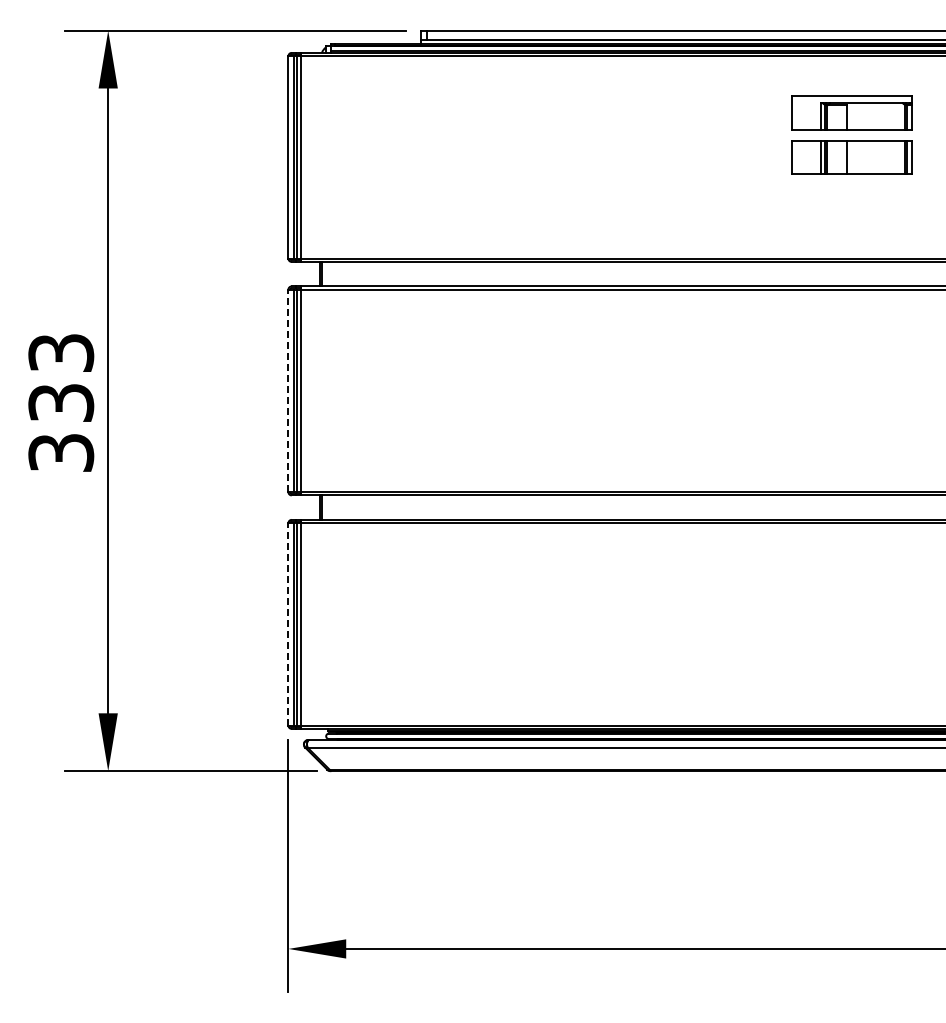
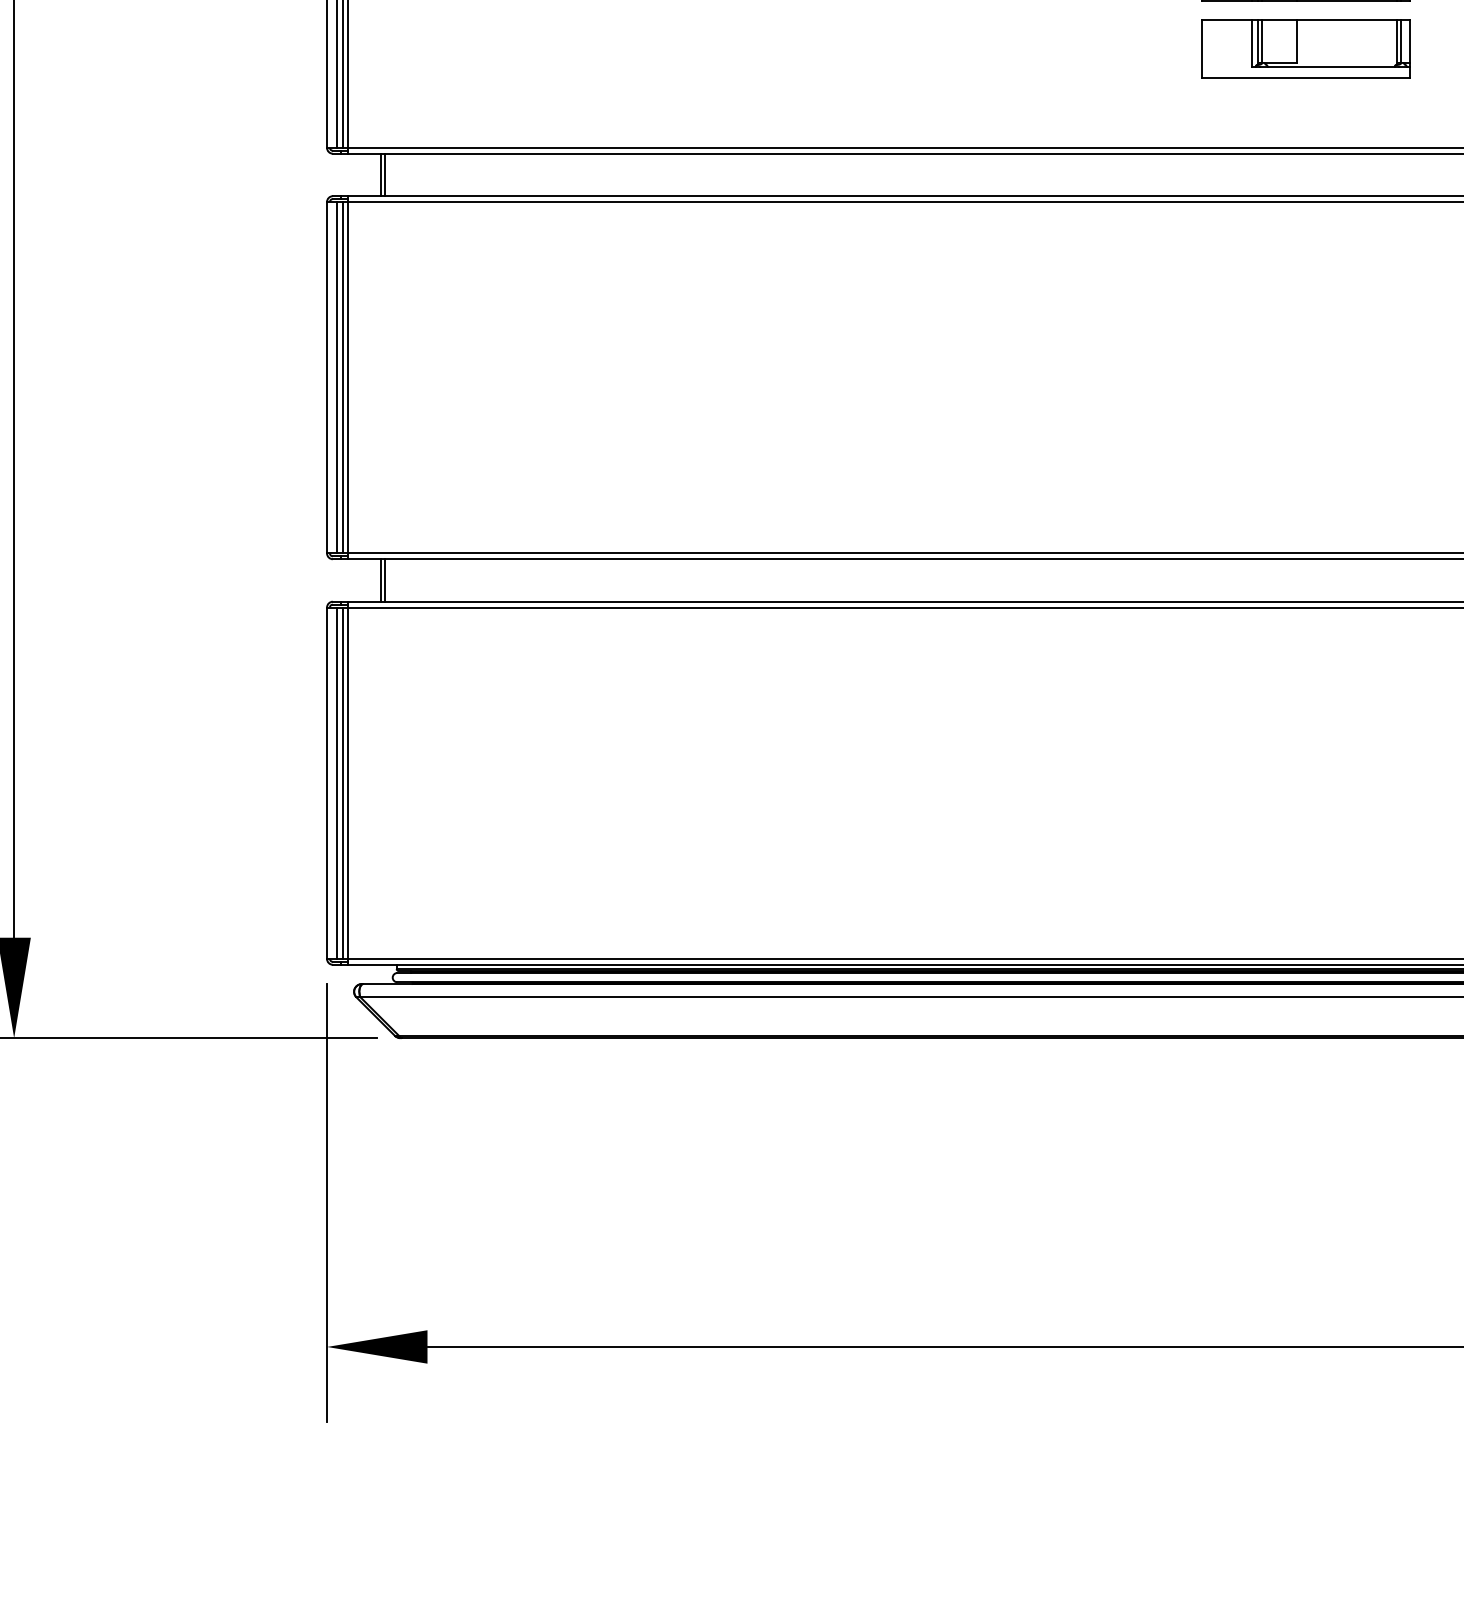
part: (851, 201) -> (1305, 48), added
line: (288, 390) -> (327, 377), dashed -> solid
line: (288, 623) -> (327, 781), dashed -> solid

